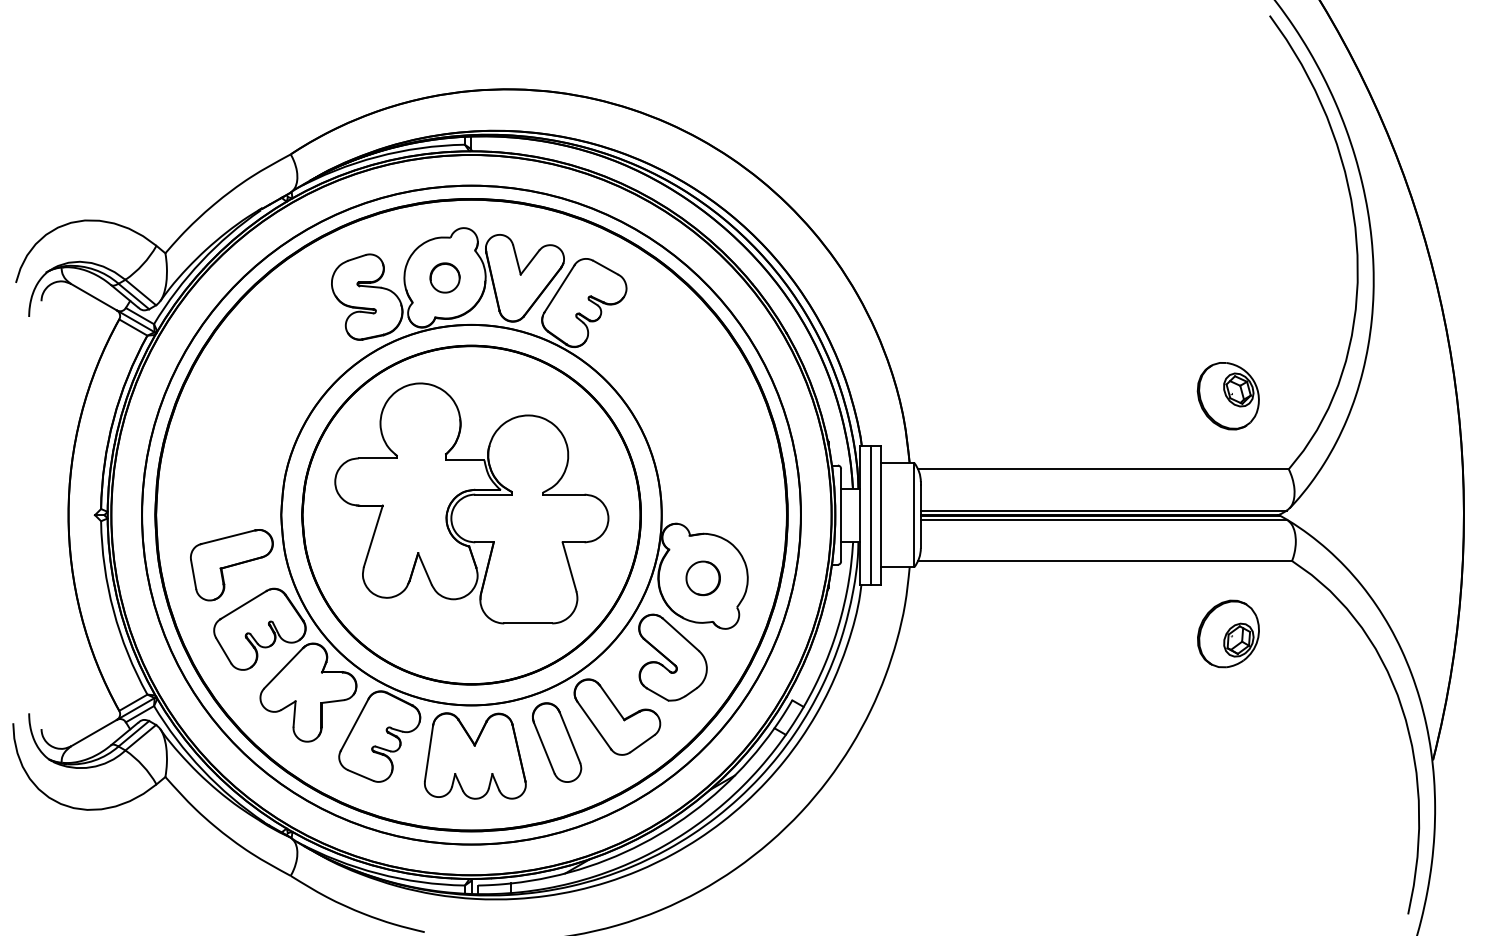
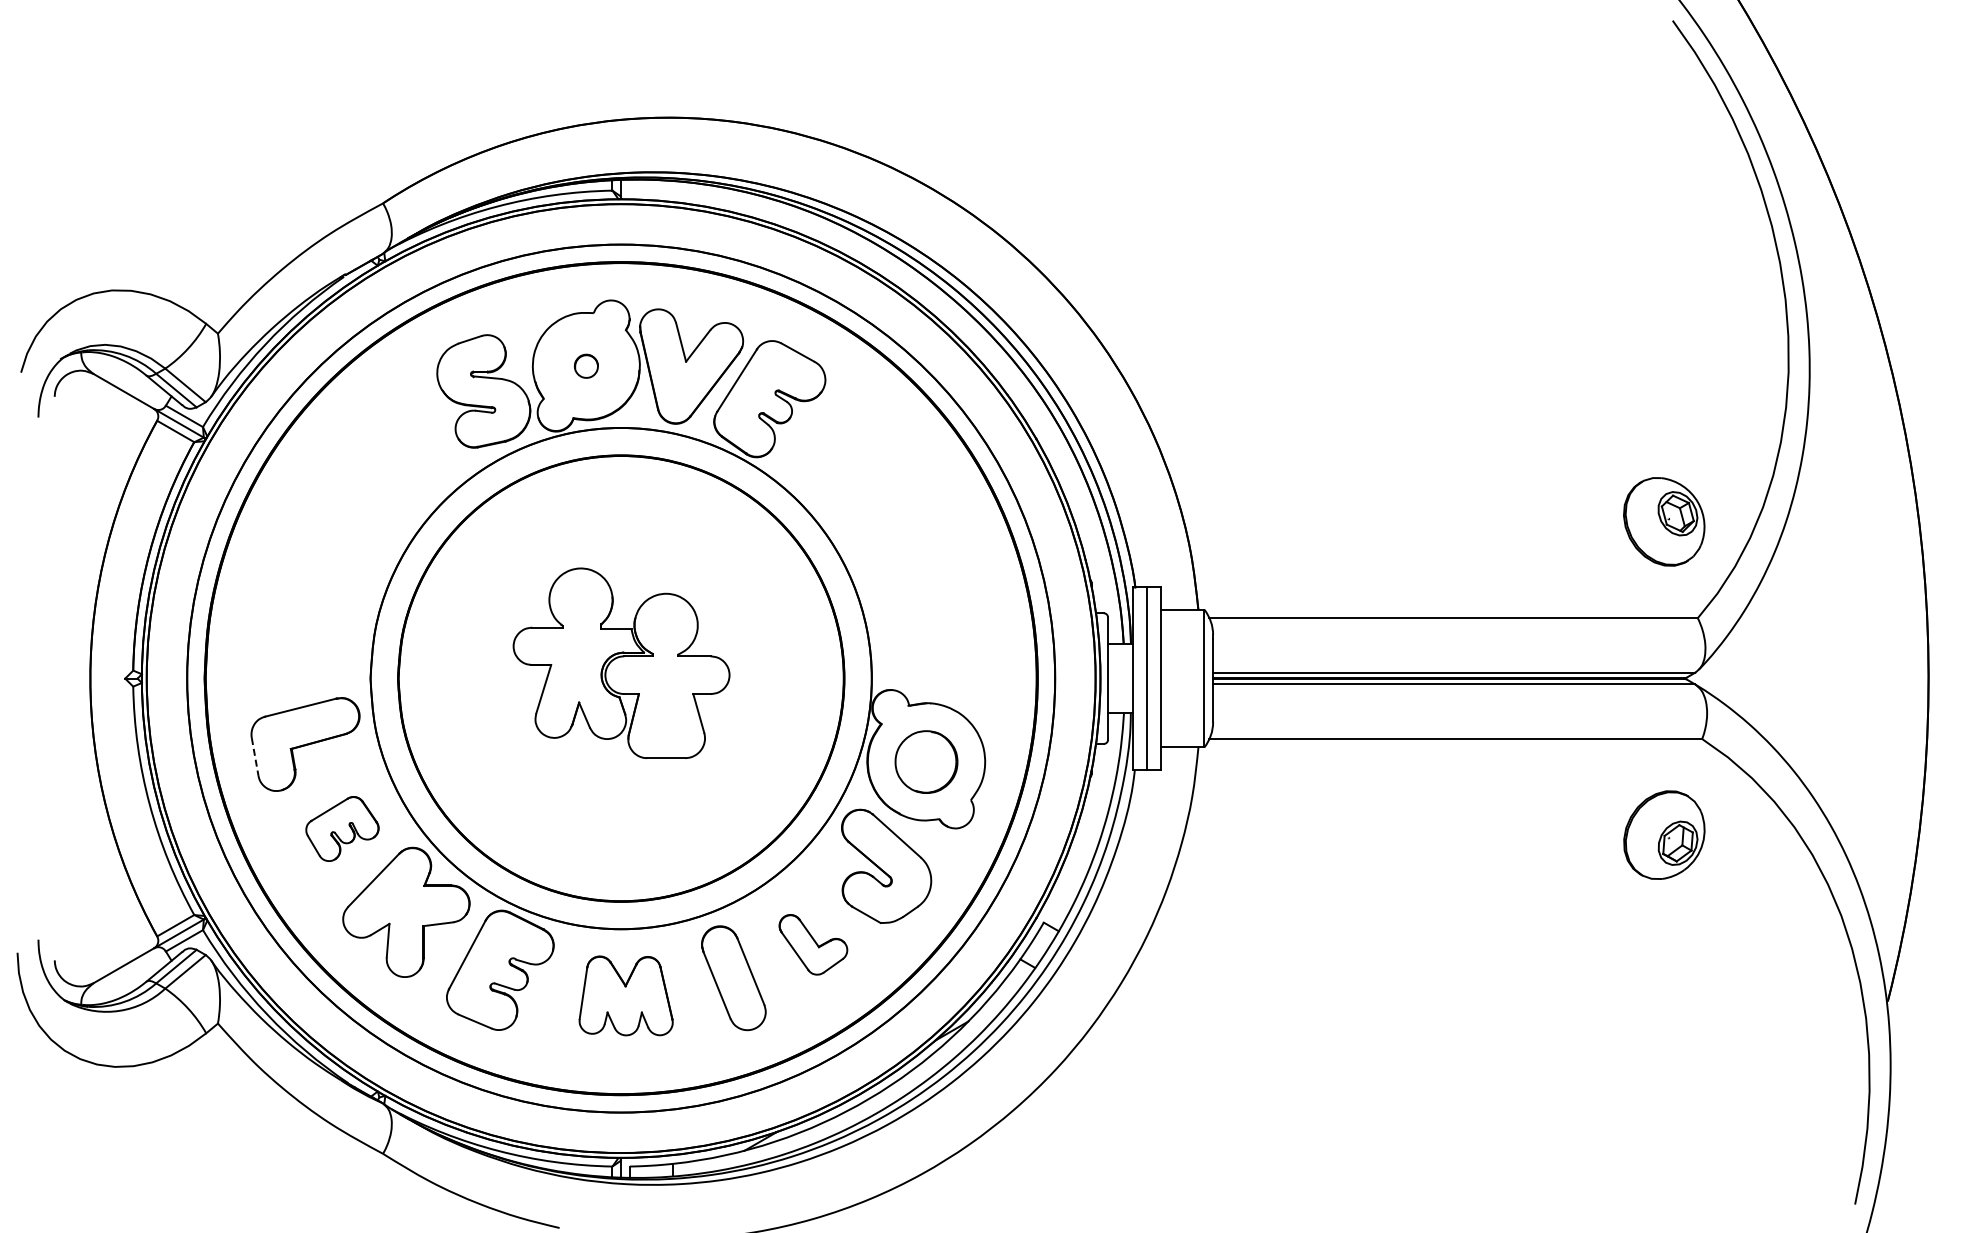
part: (445, 278) -> (586, 366), size x0.6
part: (1228, 395) -> (1664, 521), moved
part: (471, 503) -> (621, 663), size x0.6
line: (193, 575) -> (255, 757), solid -> dashed
part: (703, 578) -> (926, 761), size x1.4
part: (259, 628) -> (342, 828), size x0.6
part: (1228, 633) -> (1664, 834), moved
part: (617, 716) -> (813, 944), size x0.6
part: (474, 755) -> (625, 995), size x0.7

